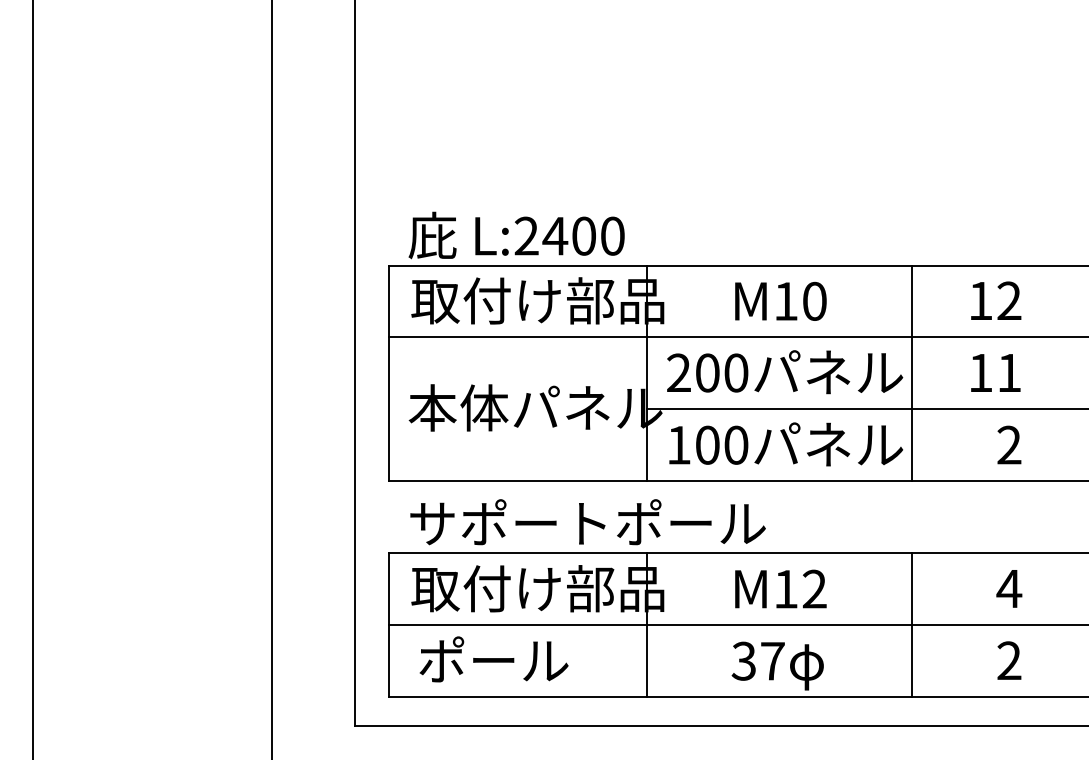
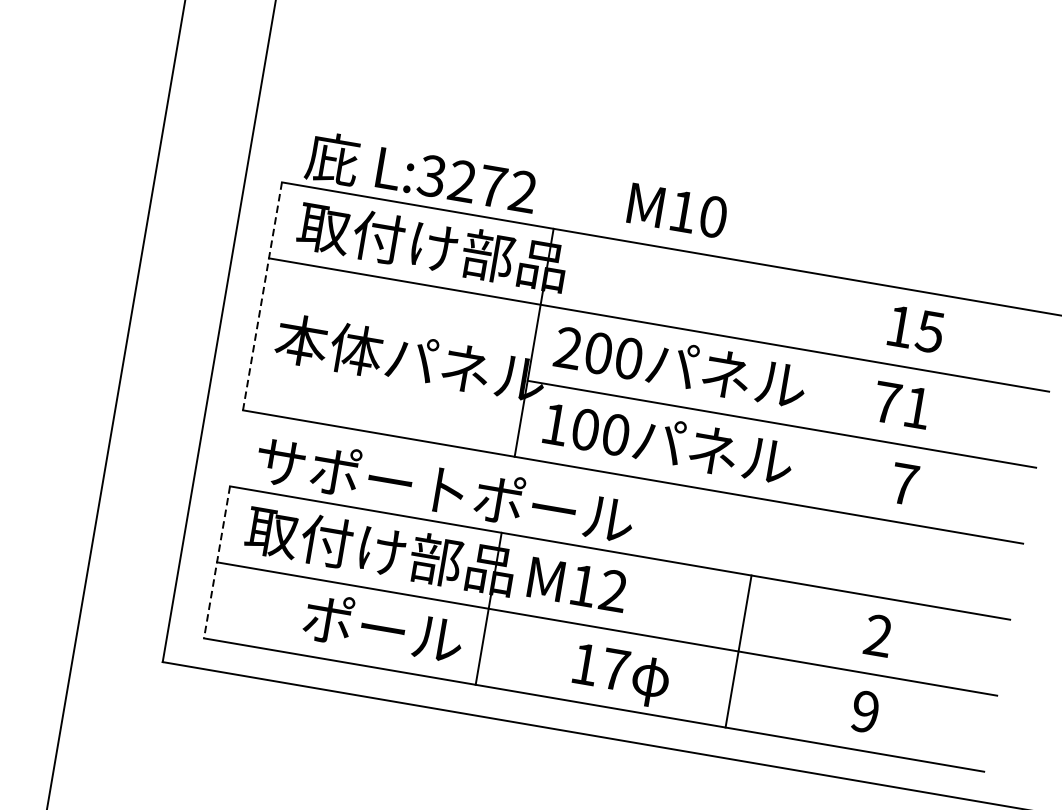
text: (569, 235) -> (477, 183), L:2400 -> L:3272
text: (780, 300) -> (677, 209), moved
text: (1008, 300) -> (929, 331), 12 -> 15
text: (980, 372) -> (886, 402), 11 -> 71
line: (389, 373) -> (262, 296), solid -> dashed
line: (912, 373) -> (814, 390), removed
text: (1009, 444) -> (904, 483), 2 -> 7
text: (780, 588) -> (577, 584), moved
text: (1009, 588) -> (878, 635), 4 -> 2
line: (389, 625) -> (217, 562), solid -> dashed
line: (912, 625) -> (738, 651), moved
text: (493, 659) -> (383, 627), moved
text: (743, 660) -> (584, 663), 37 -> 17
text: (1009, 661) -> (865, 712), 2 -> 9

